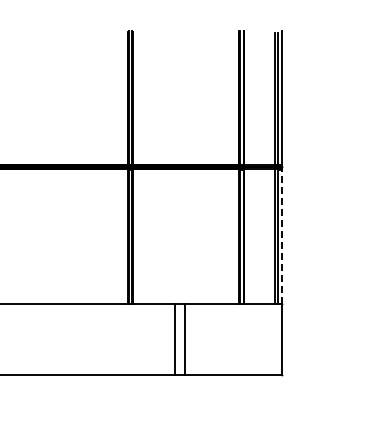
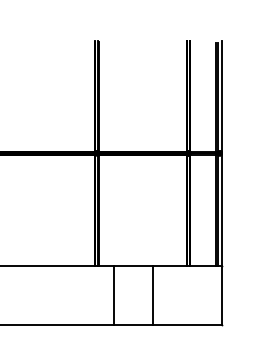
line: (282, 235) -> (222, 209), dashed -> solid
line: (175, 339) -> (153, 295), moved
line: (184, 339) -> (114, 295), moved

